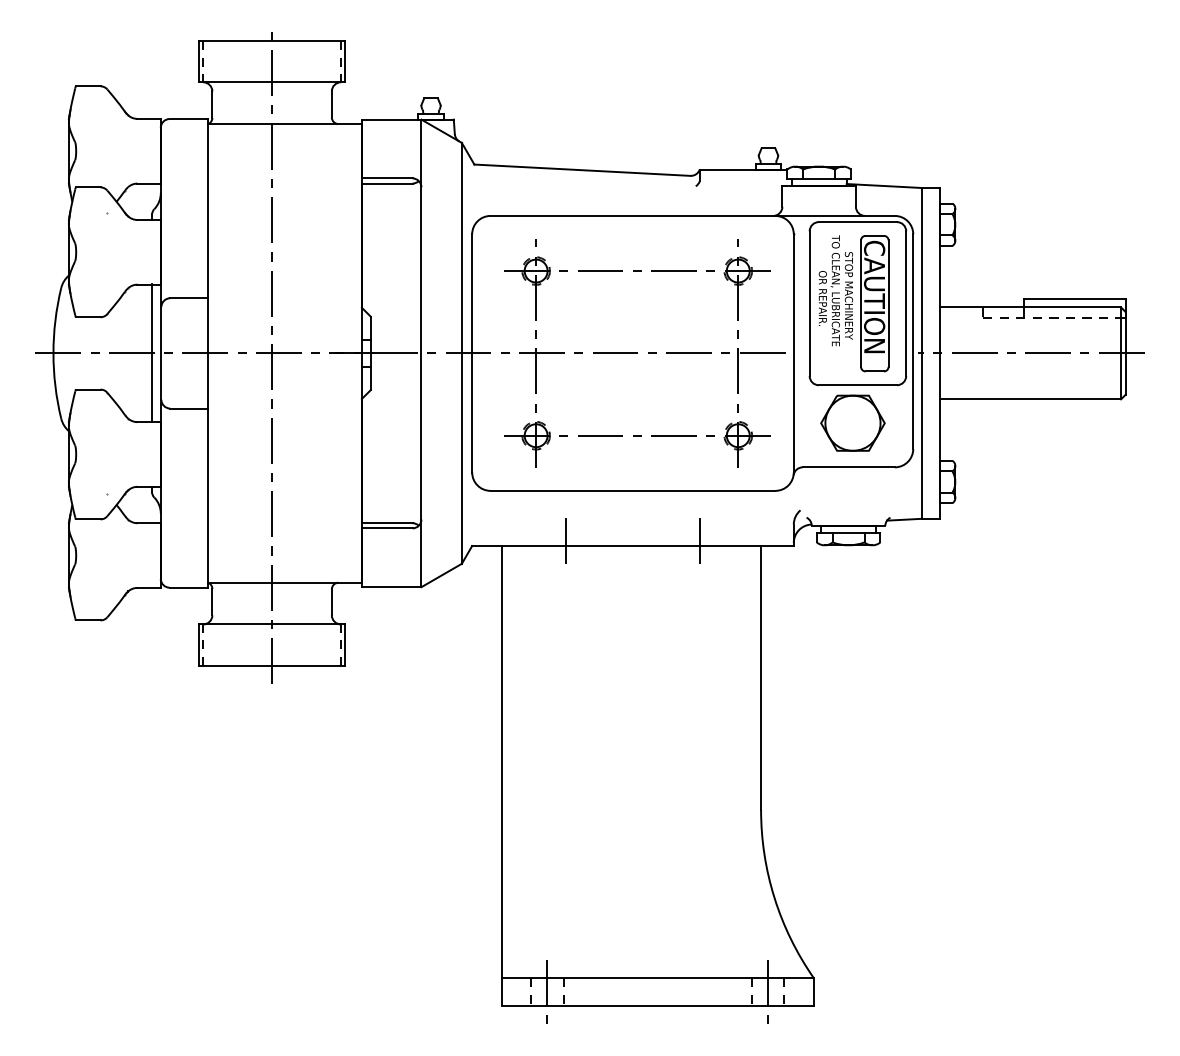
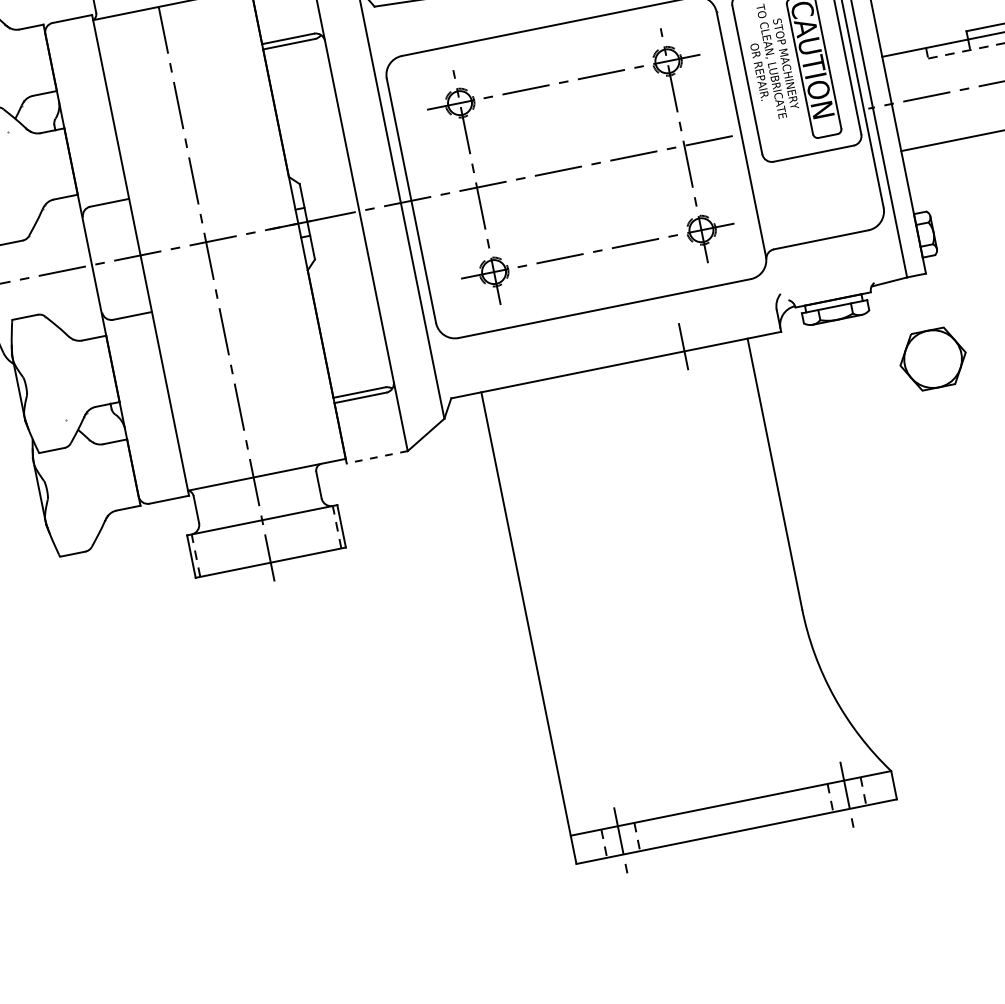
line: (151, 353) -> (82, 267), removed
part: (852, 422) -> (932, 358), moved
line: (566, 541) -> (547, 374), removed
line: (391, 587) -> (377, 457), solid -> dashed

